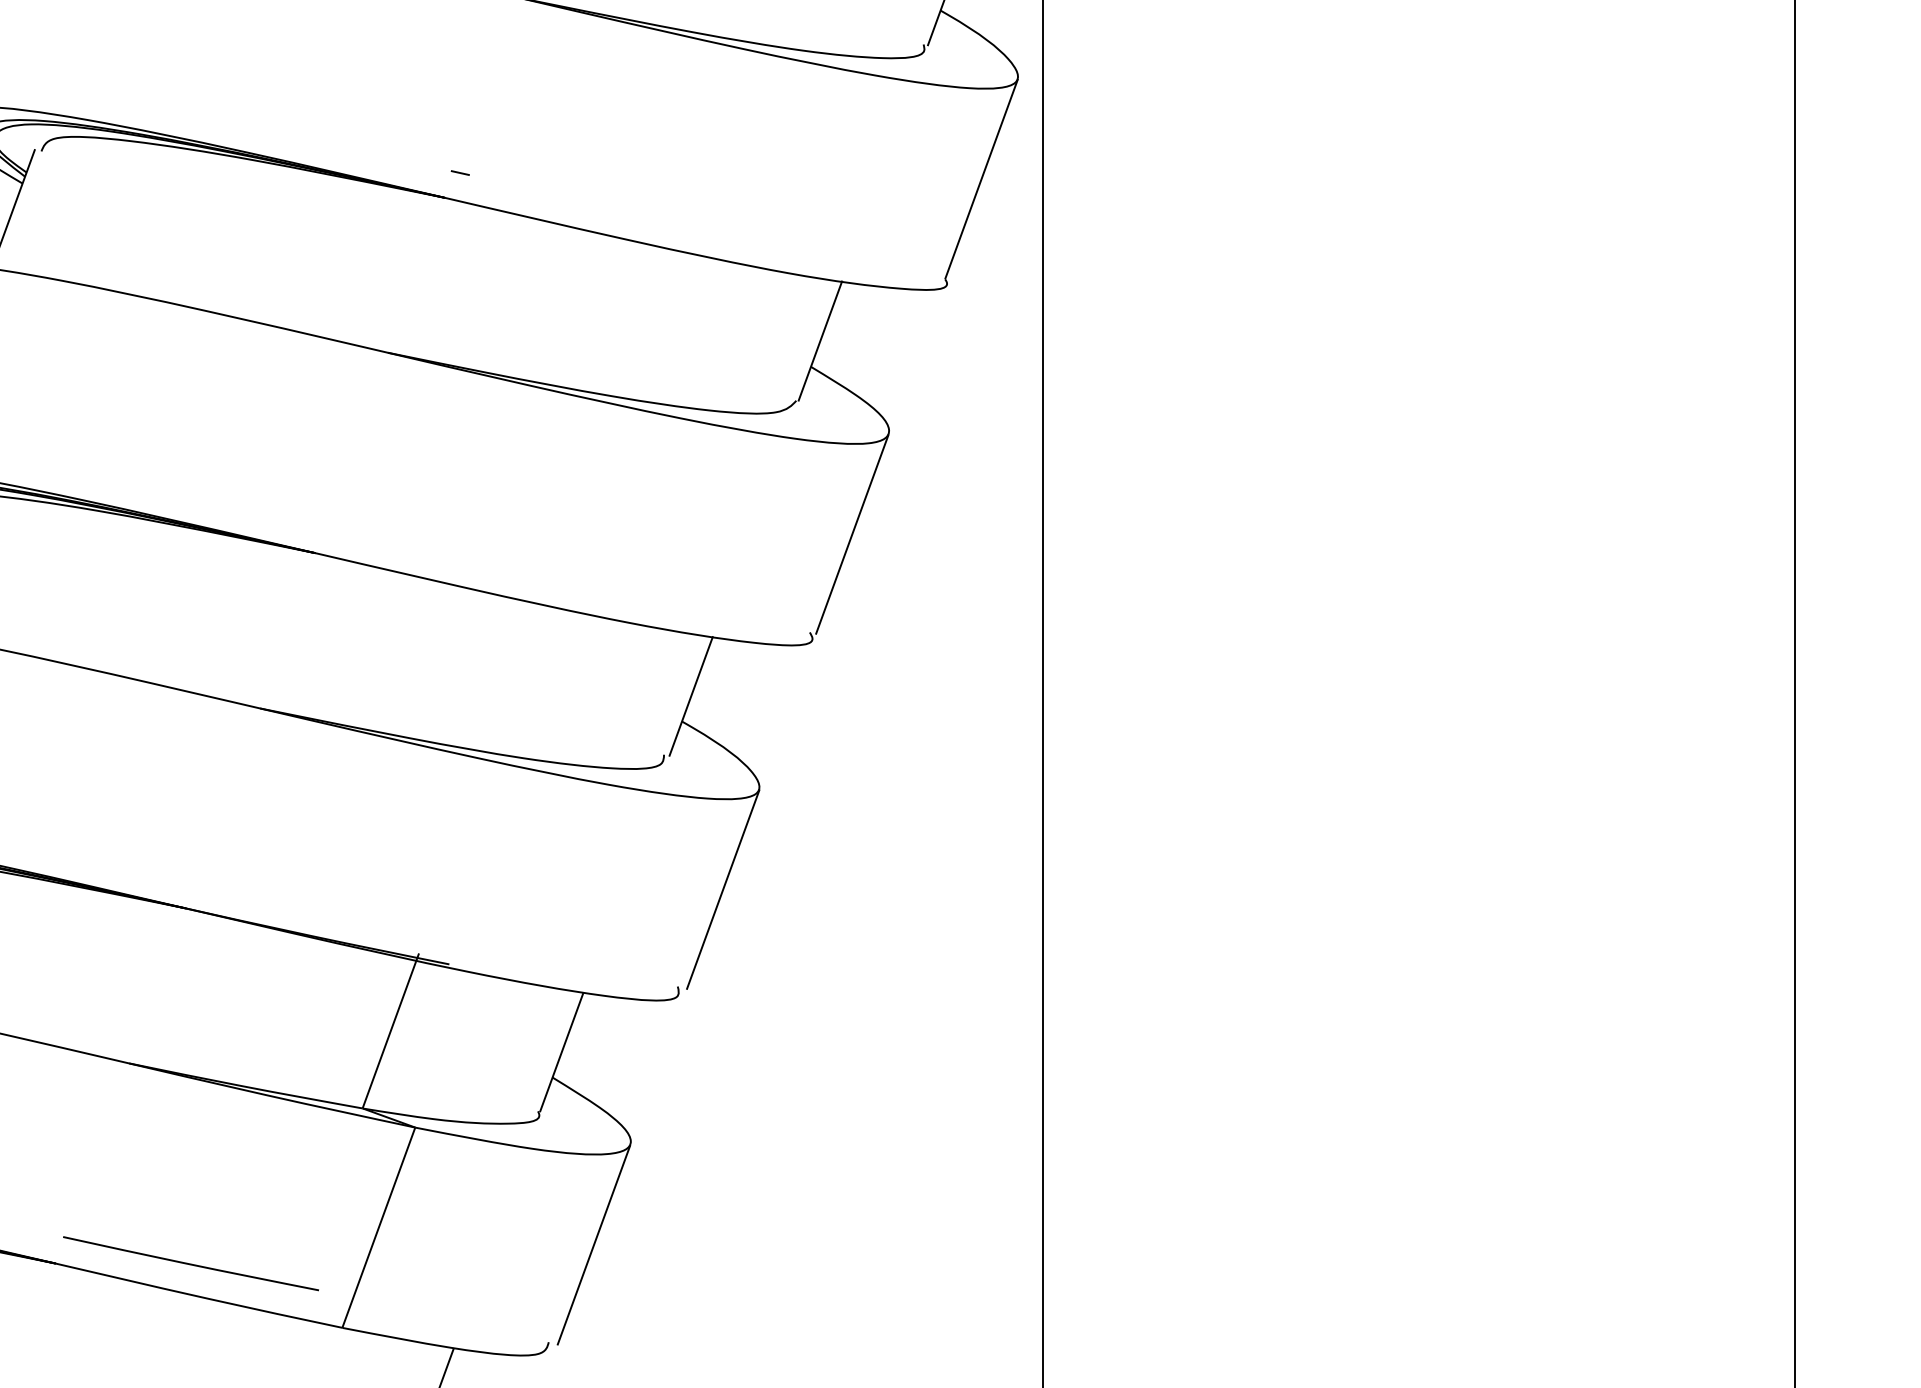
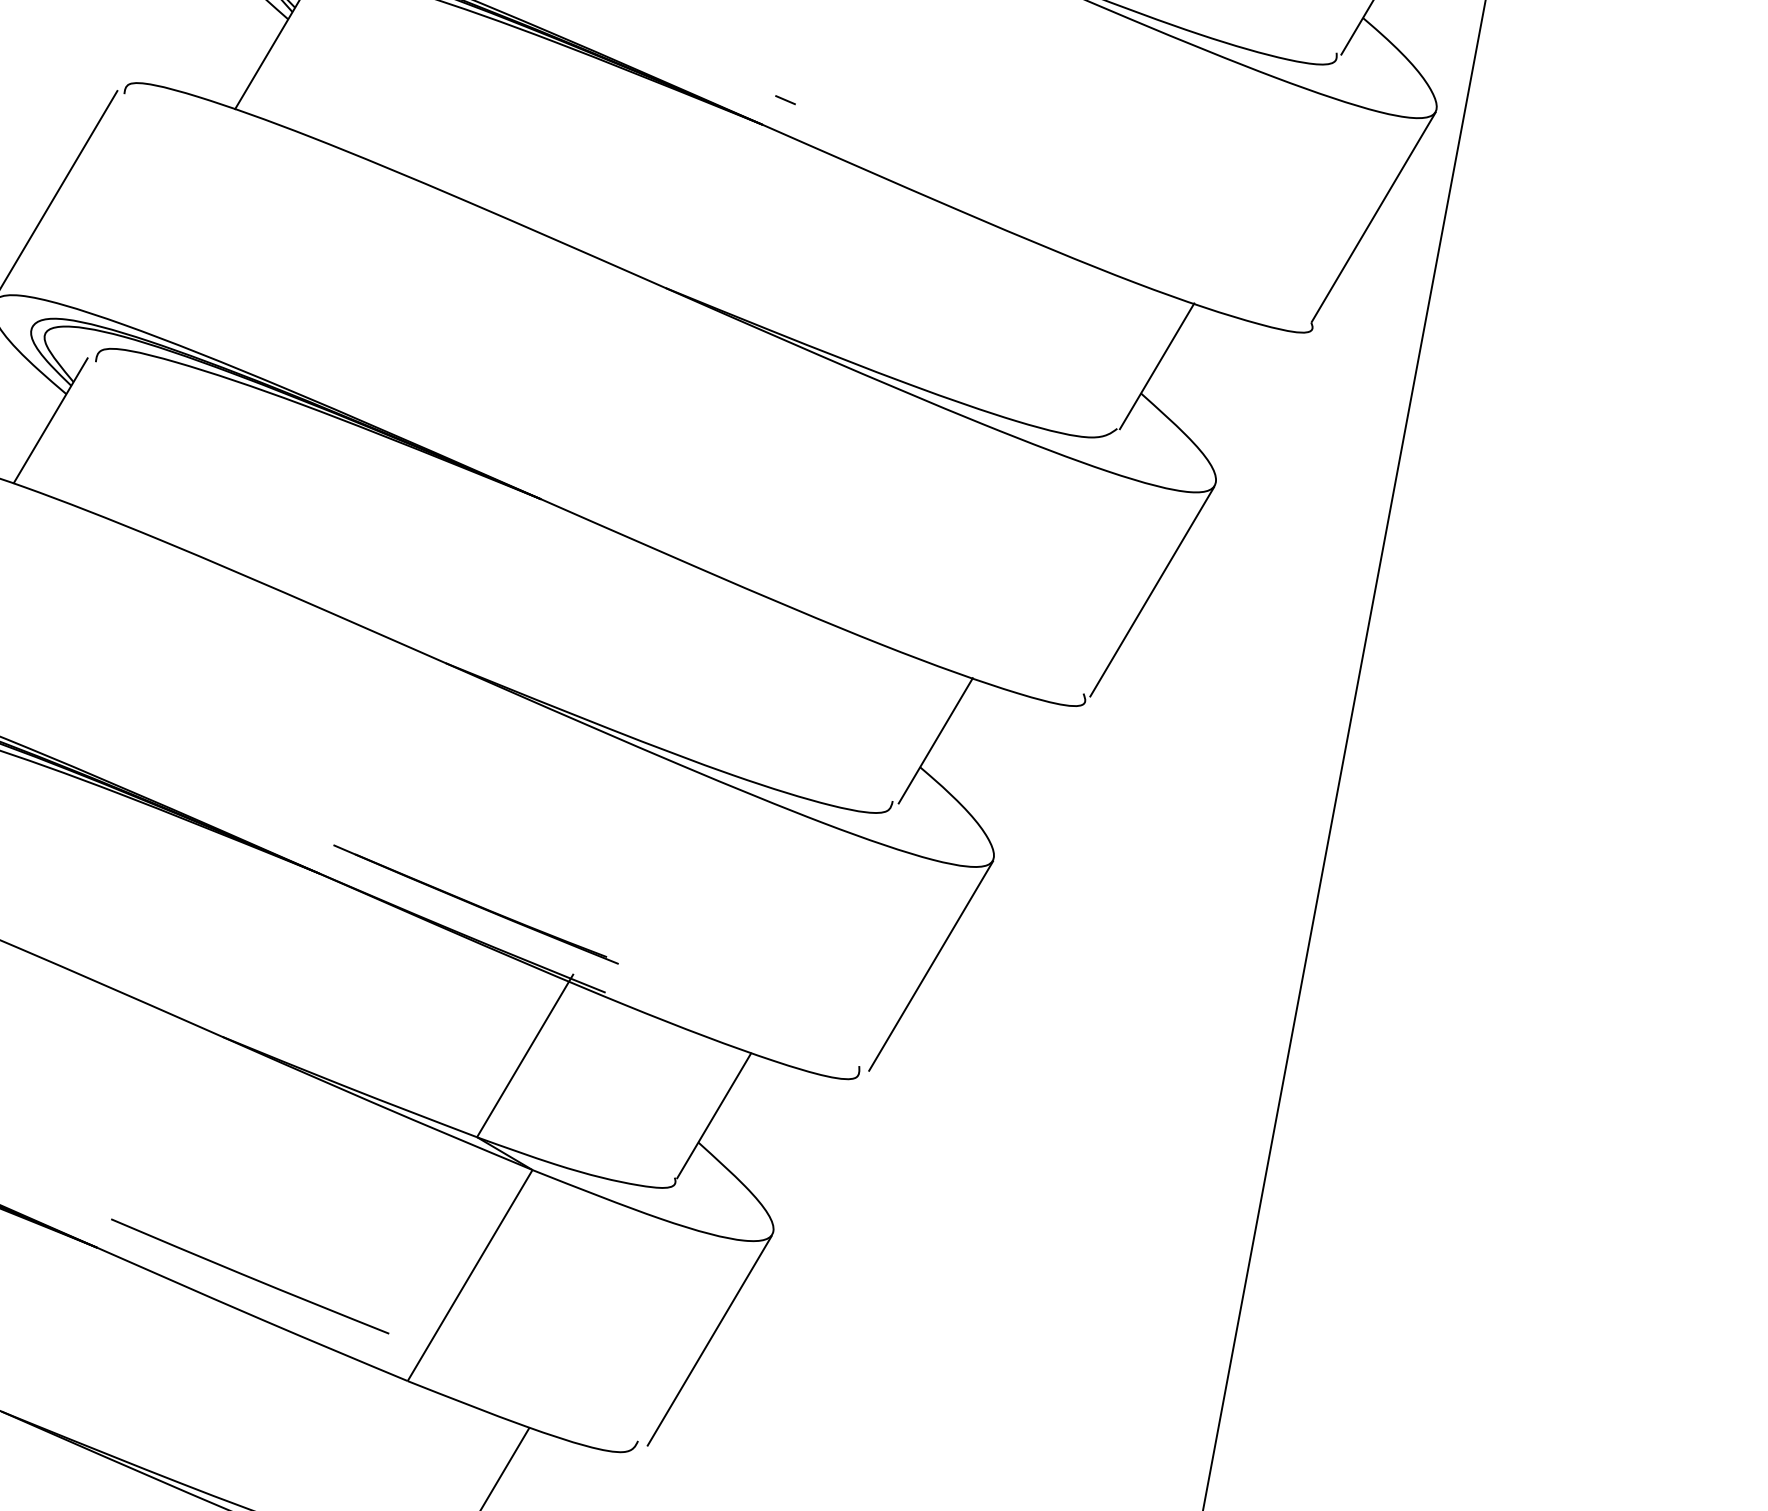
part: (324, 909) -> (476, 904), added

